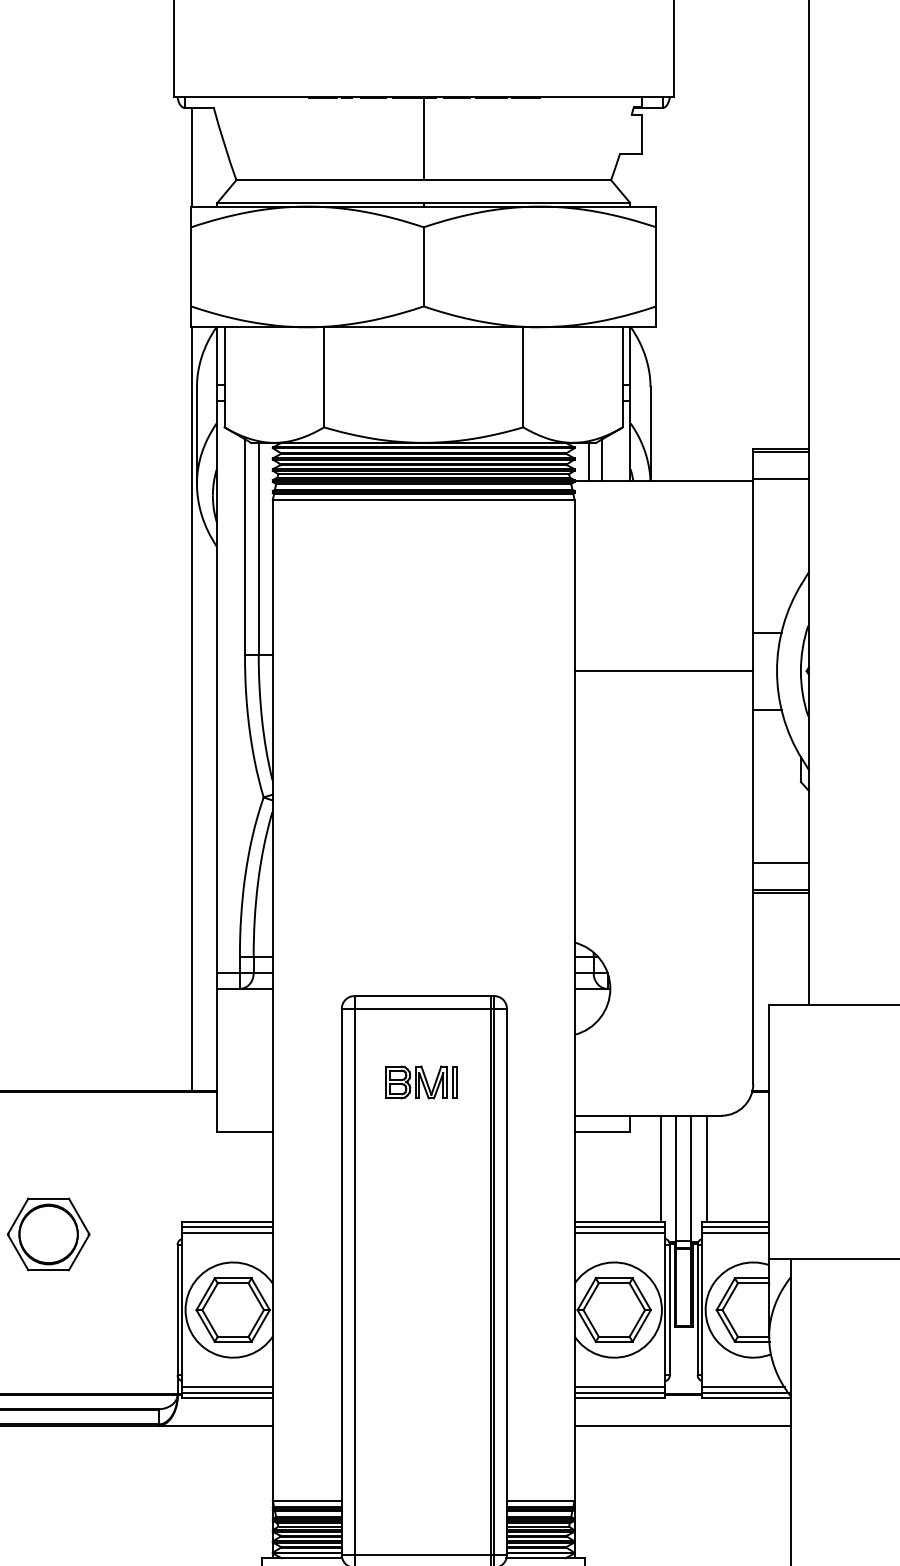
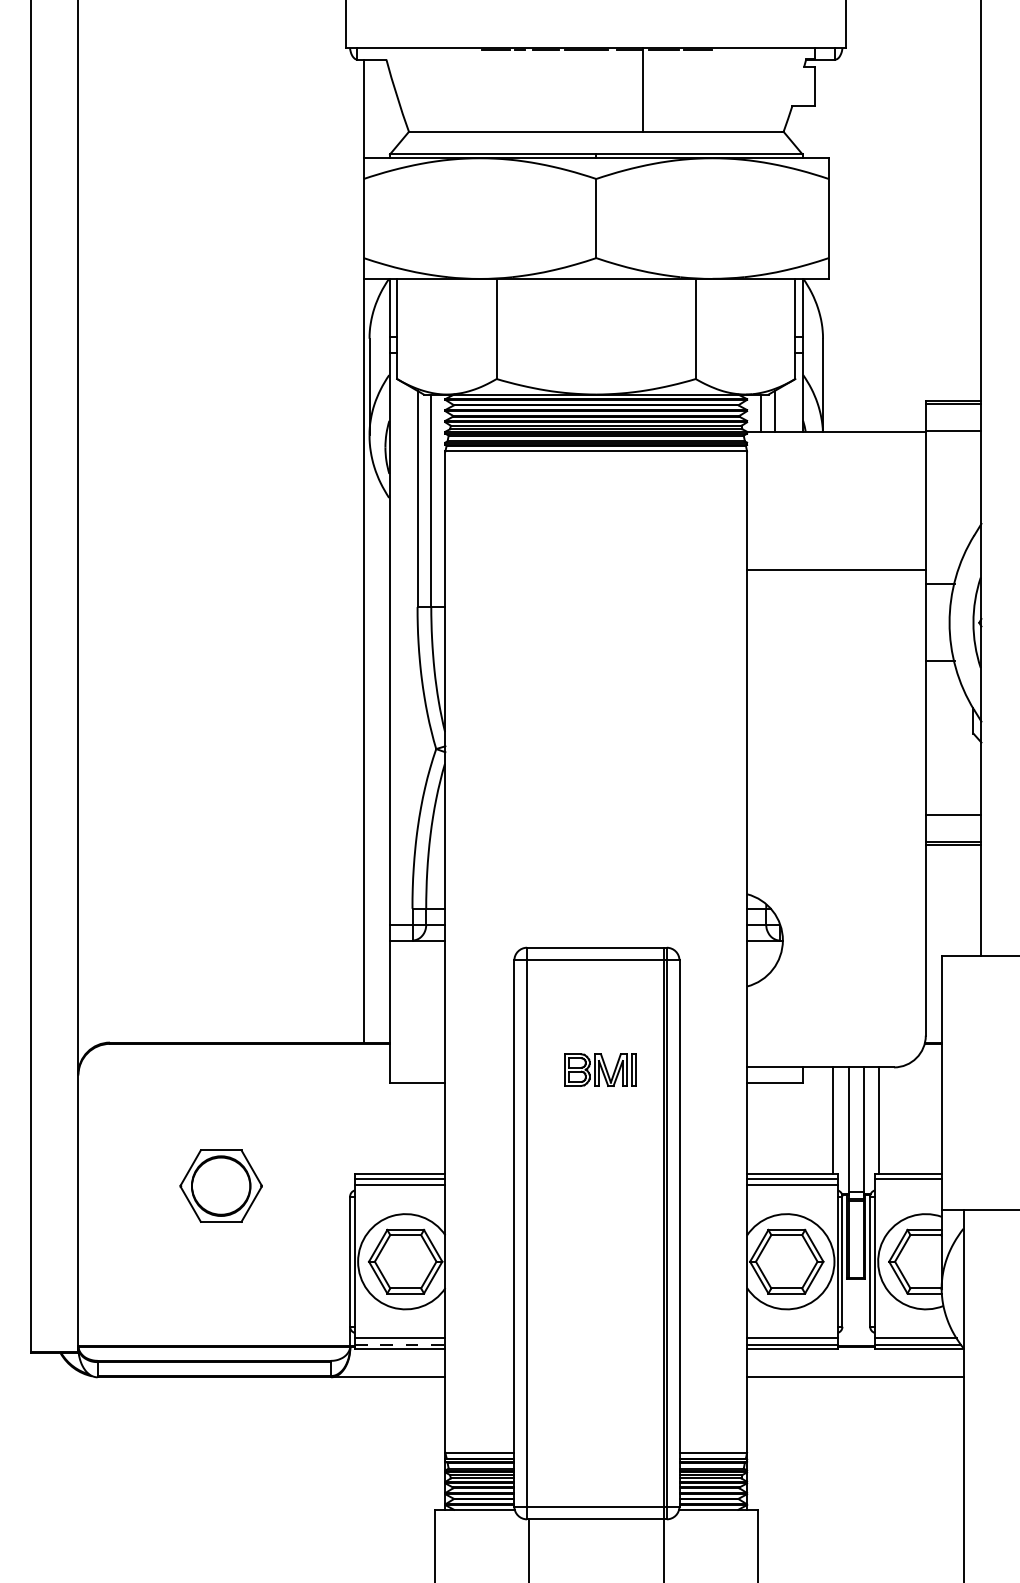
line: (423, 137) -> (643, 89), moved
line: (663, 670) -> (836, 569), moved
part: (420, 1081) -> (600, 1069), moved
line: (734, 1232) -> (907, 1184), removed
line: (227, 1392) -> (400, 1344), solid -> dashed

